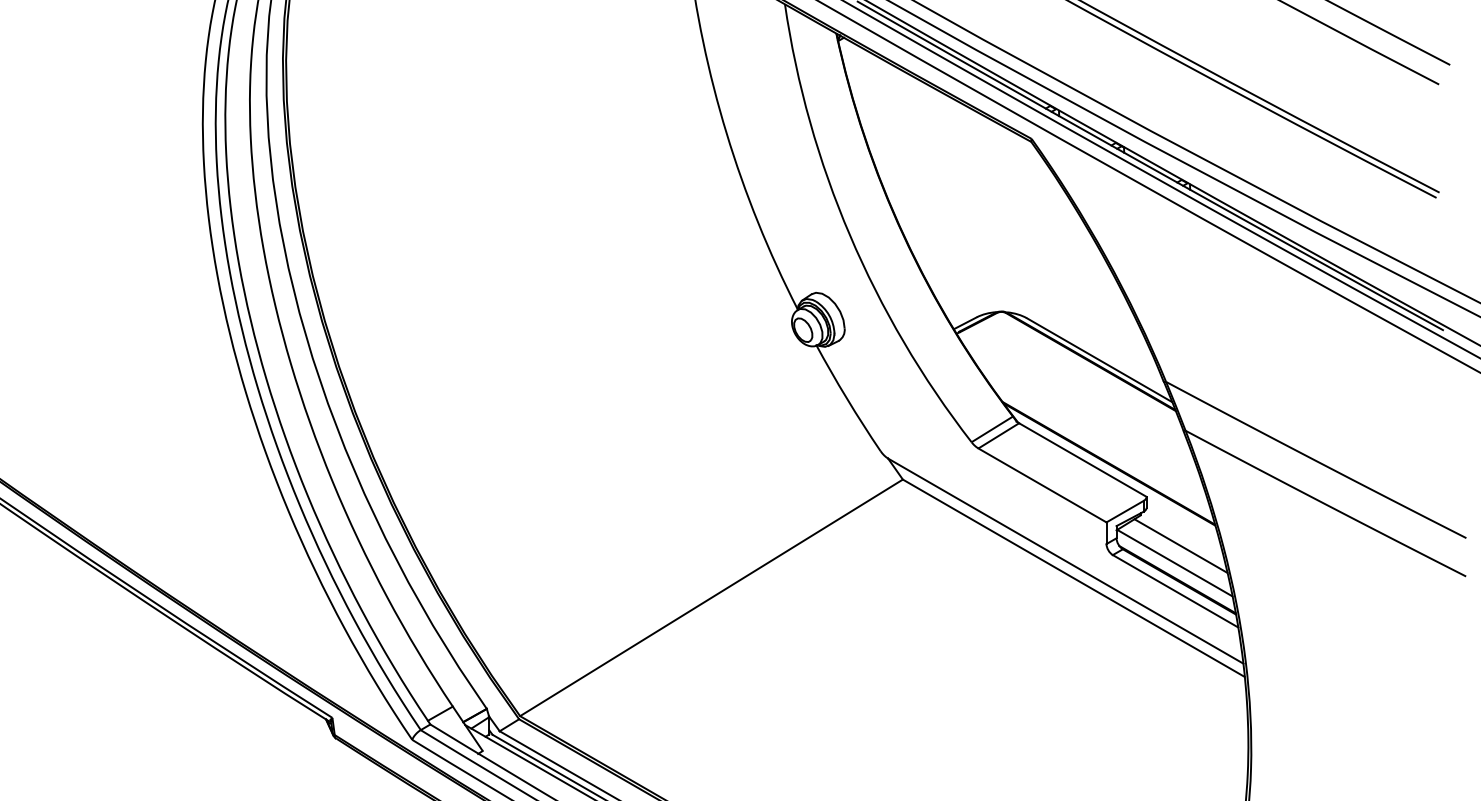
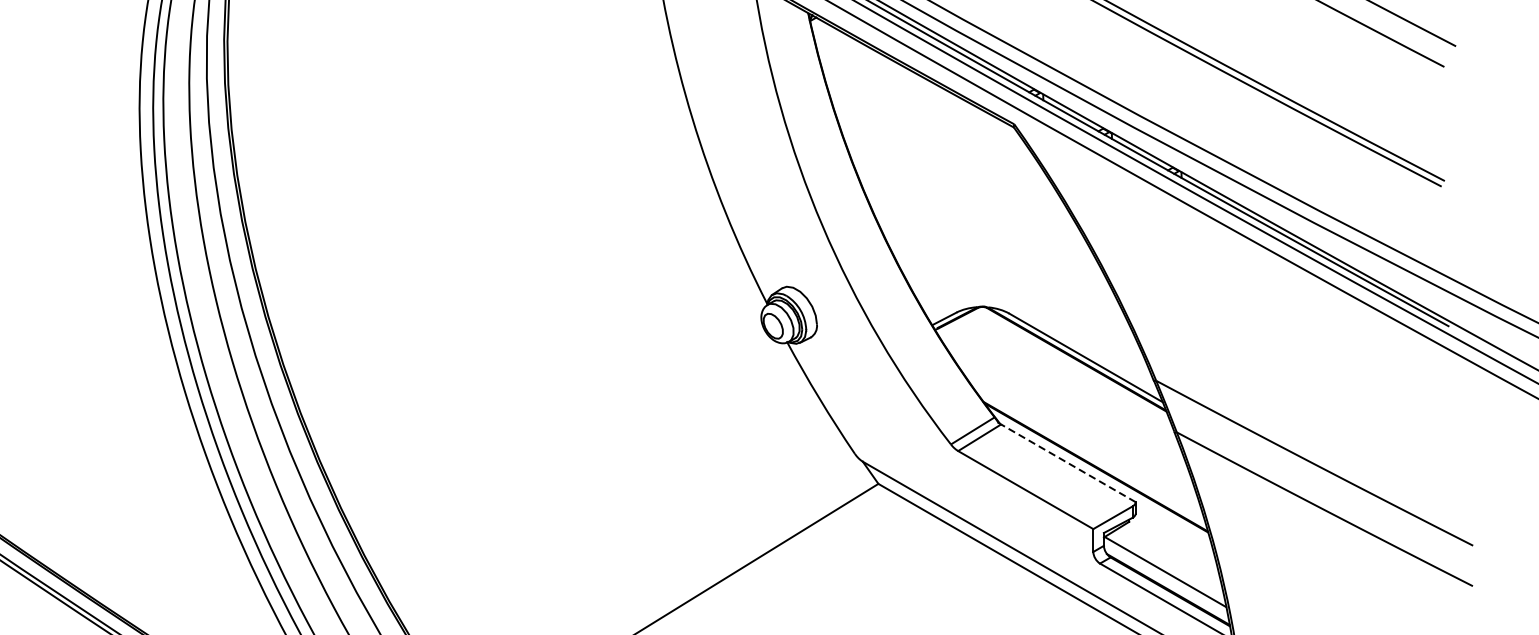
line: (1082, 460) -> (1067, 463), solid -> dashed
line: (1180, 545) -> (1171, 553), removed

